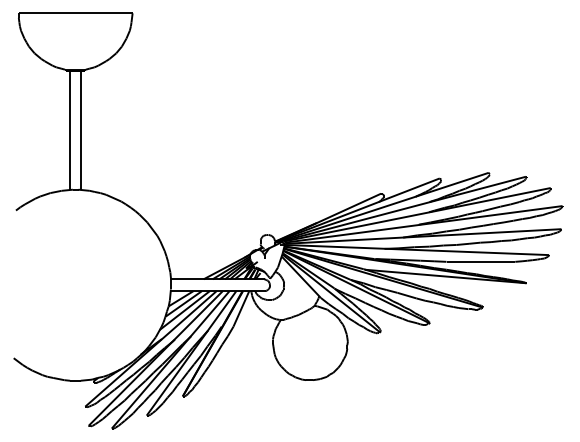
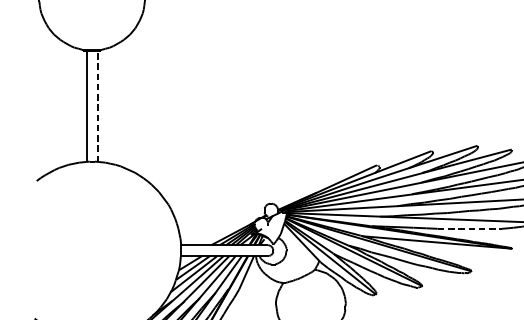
line: (81, 130) -> (97, 106), solid -> dashed
line: (481, 261) -> (470, 228), solid -> dashed

